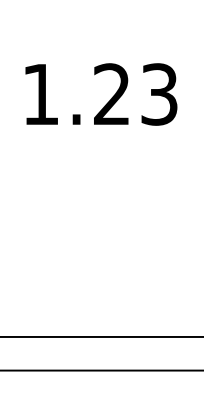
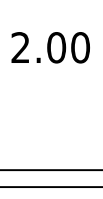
text: (100, 93) -> (50, 47), 1.23 -> 2.00

